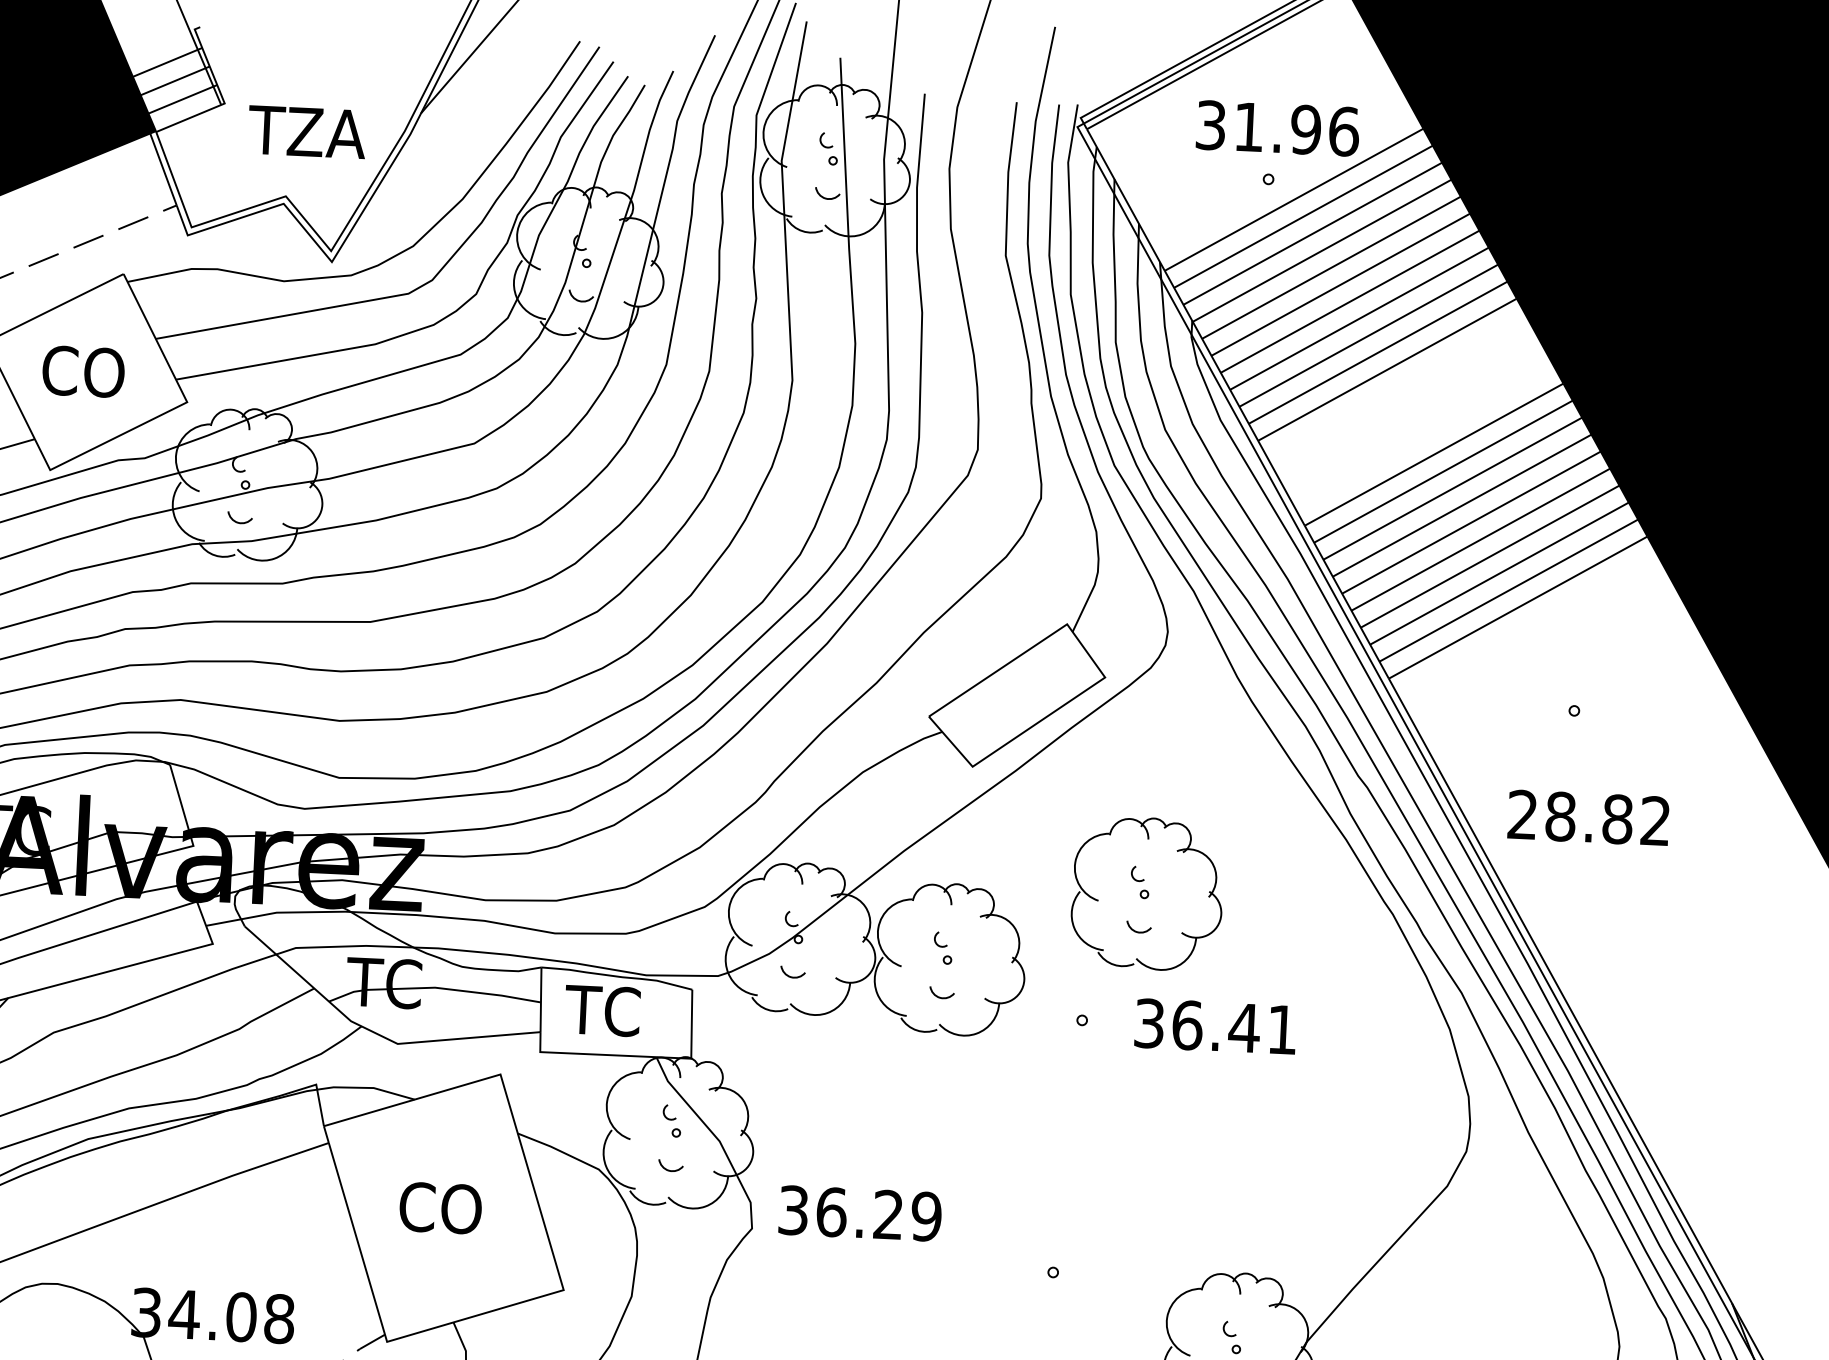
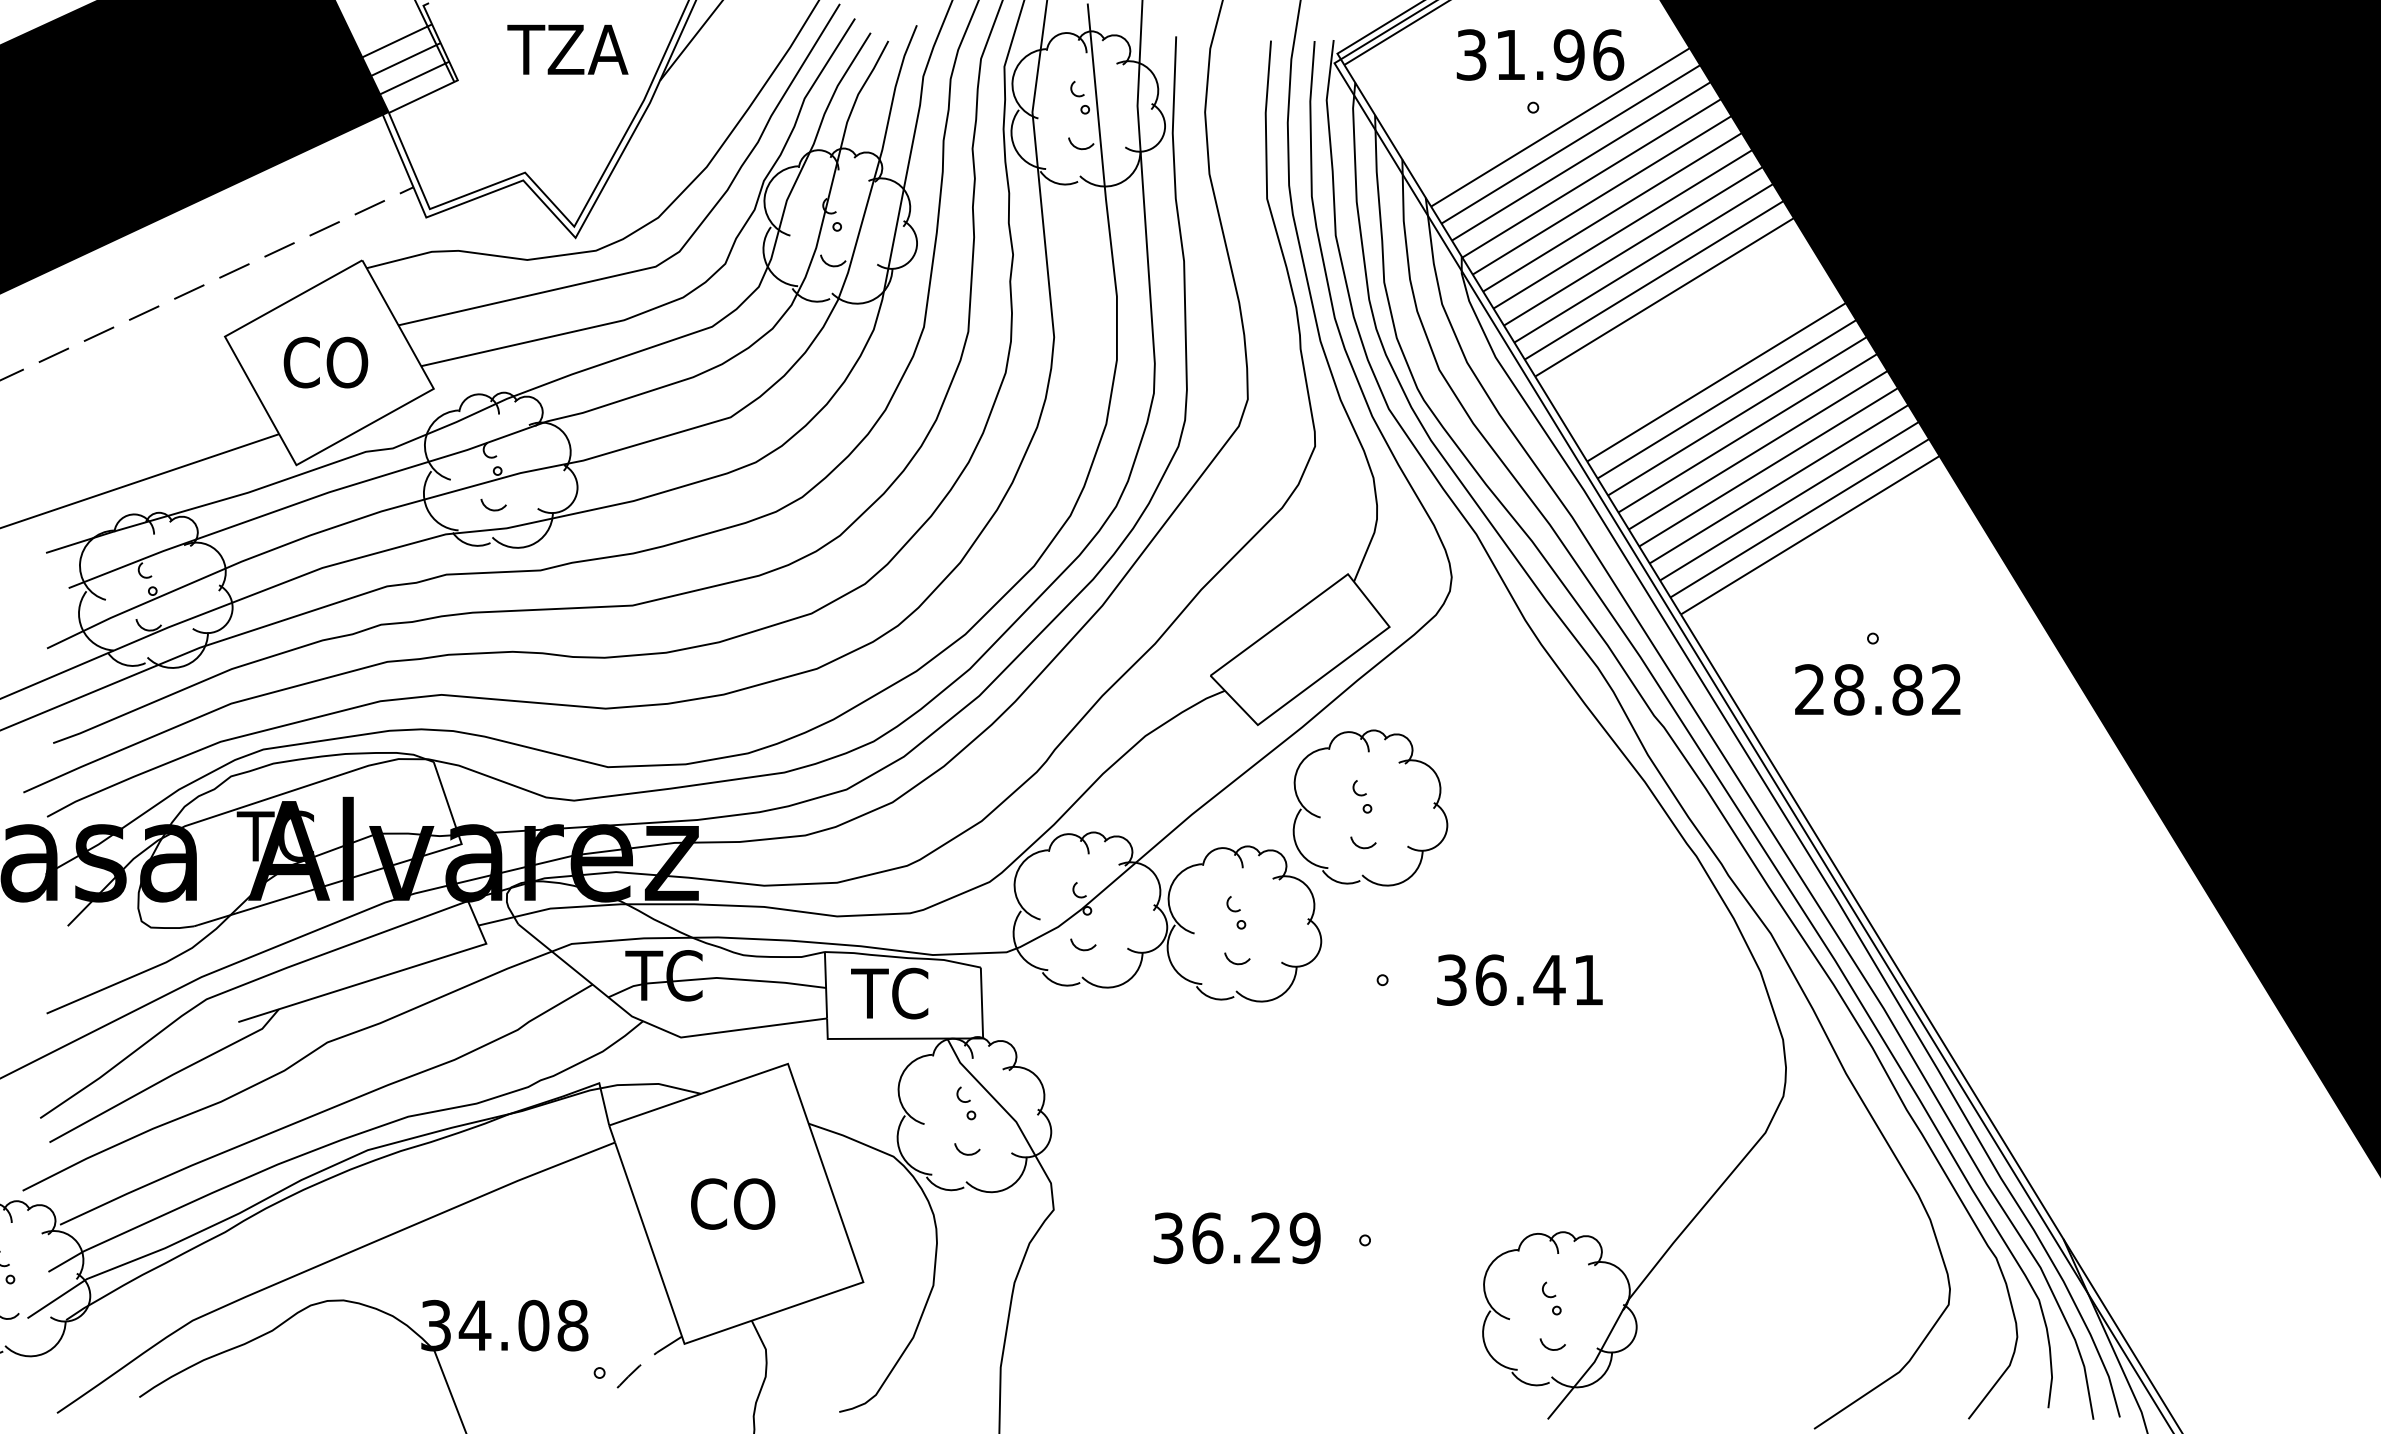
text: (306, 131) -> (567, 49), moved
text: (1588, 817) -> (1877, 689), moved
part: (1147, 893) -> (1370, 807), moved
text: (859, 1213) -> (1236, 1238), moved

